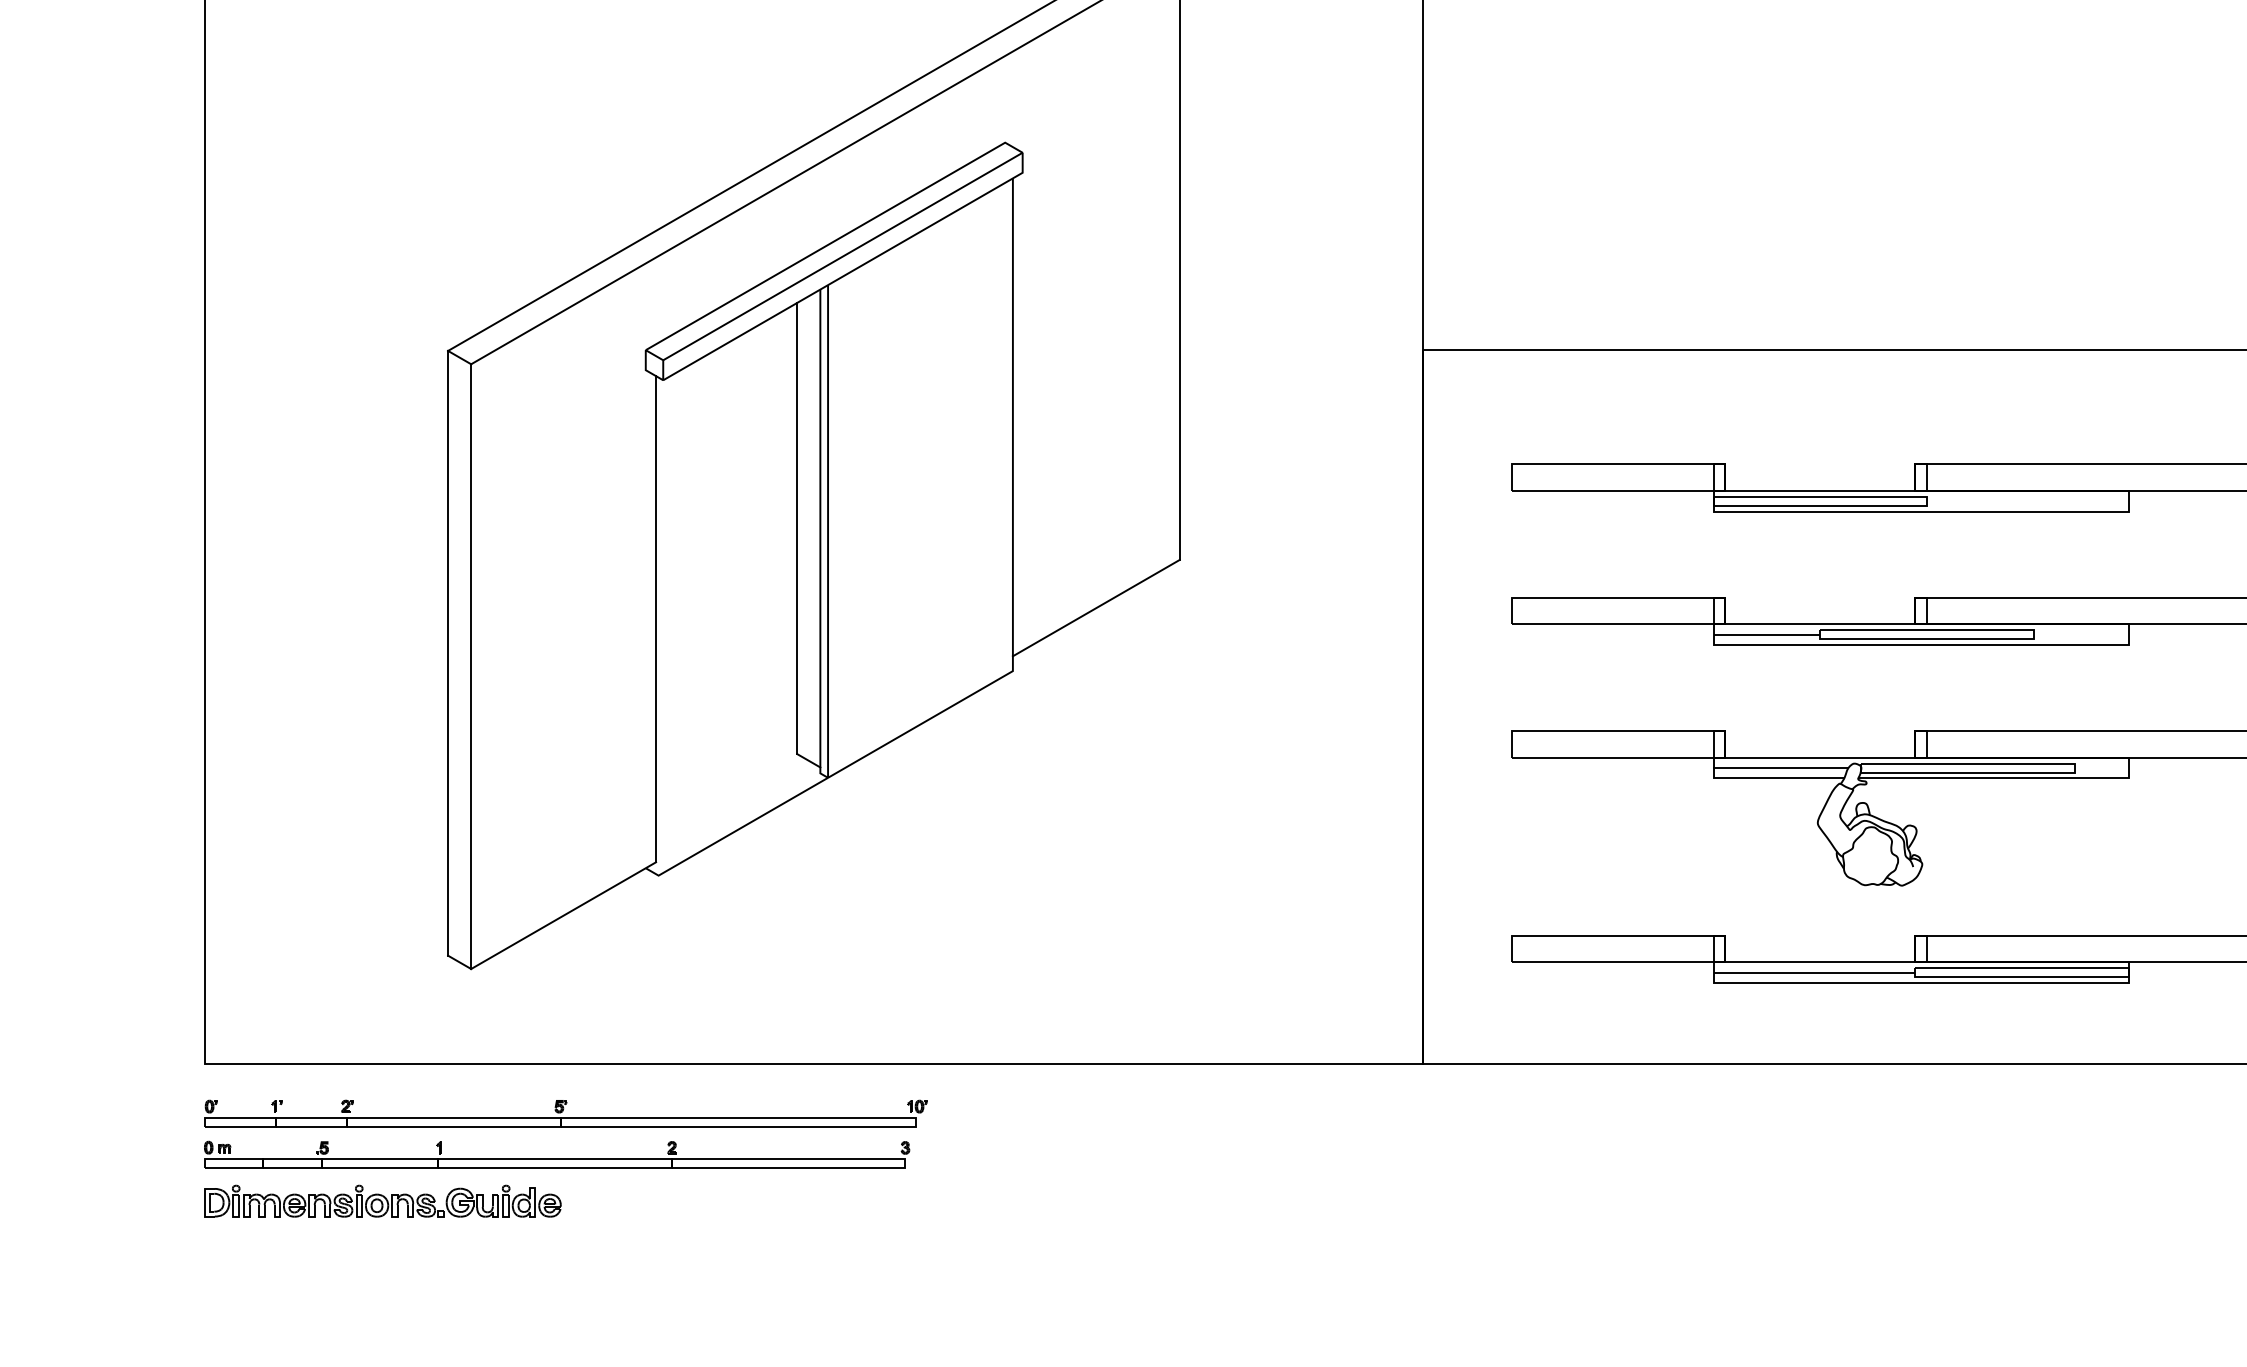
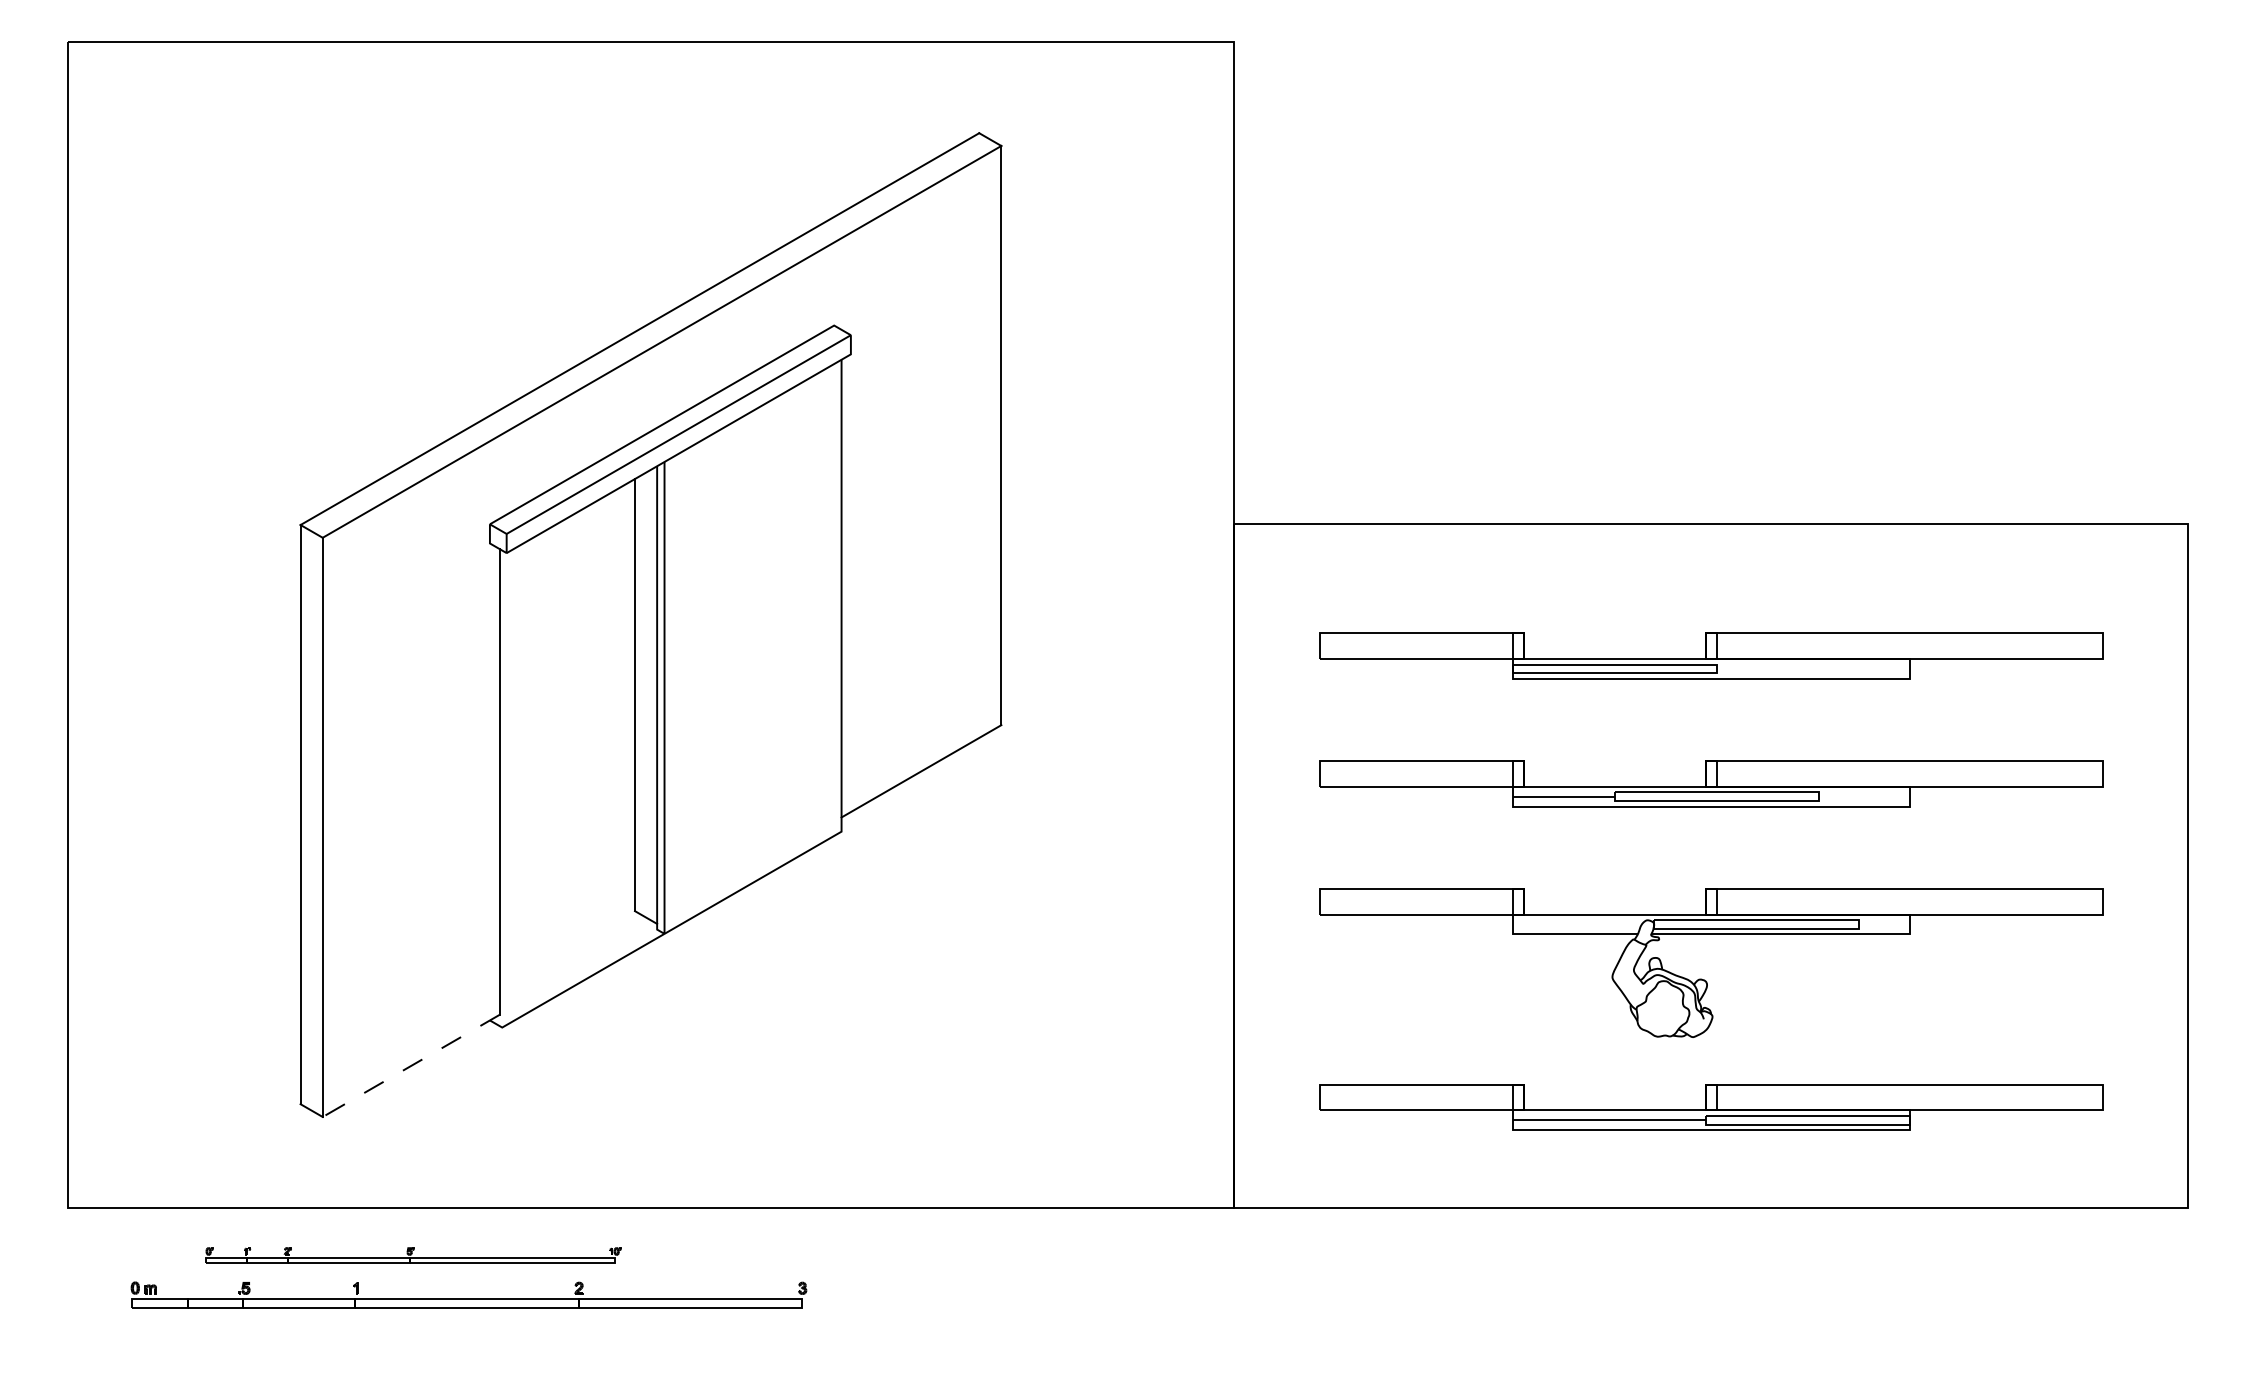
line: (1780, 768) -> (1576, 924), removed
line: (562, 916) -> (410, 1066), solid -> dashed
part: (565, 1113) -> (413, 1255), size x0.6
part: (556, 1154) -> (468, 1294), moved
part: (383, 1201) -> (238, 1339), removed

